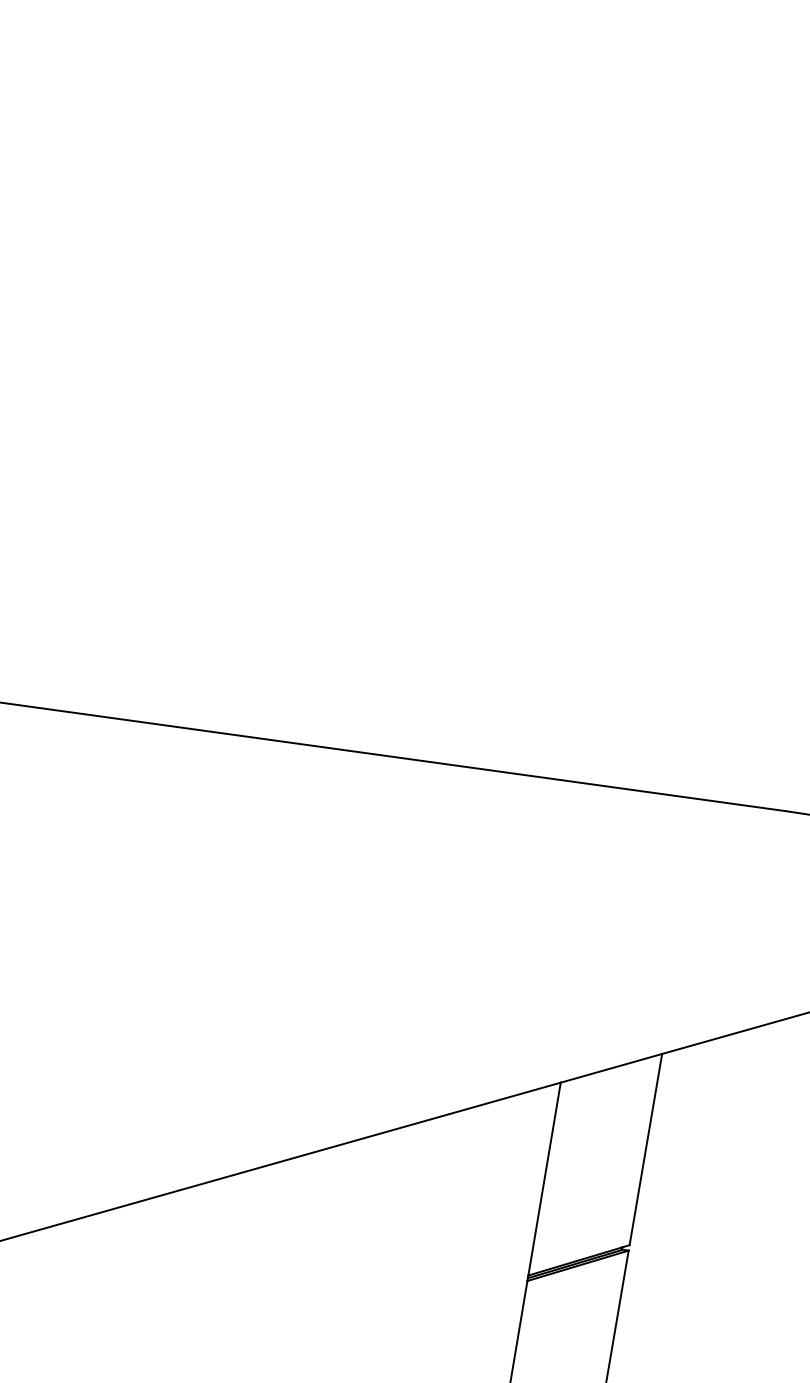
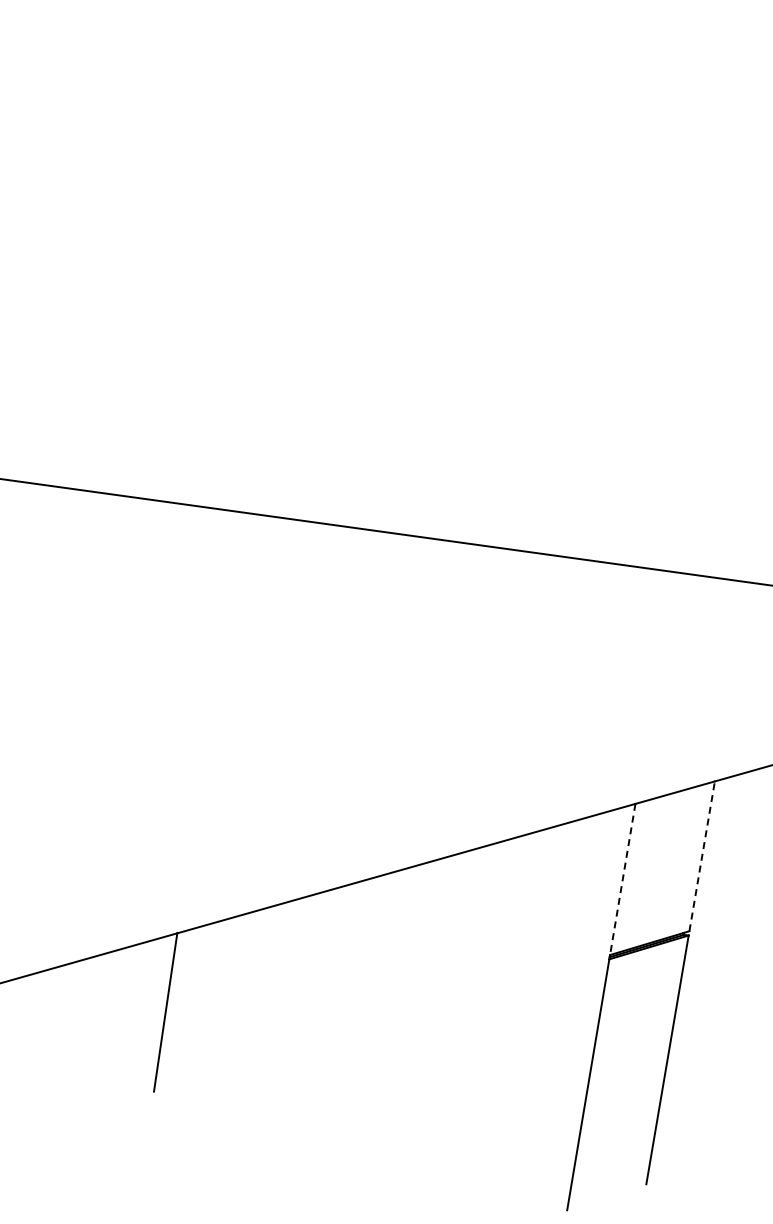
line: (646, 1149) -> (702, 856), solid -> dashed
line: (544, 1179) -> (622, 879), solid -> dashed

